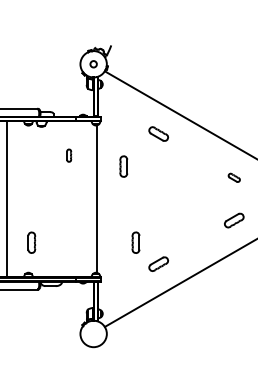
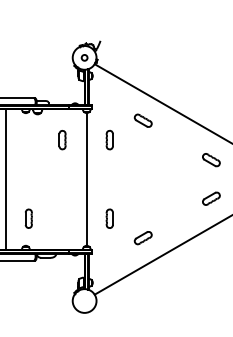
part: (69, 155) -> (62, 140), size x1.67
part: (123, 165) -> (109, 139), moved
part: (234, 178) -> (211, 160), size x1.67
part: (135, 242) -> (109, 218), moved

